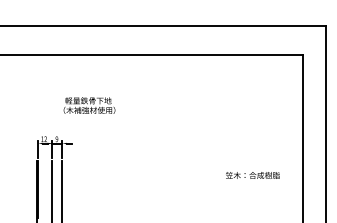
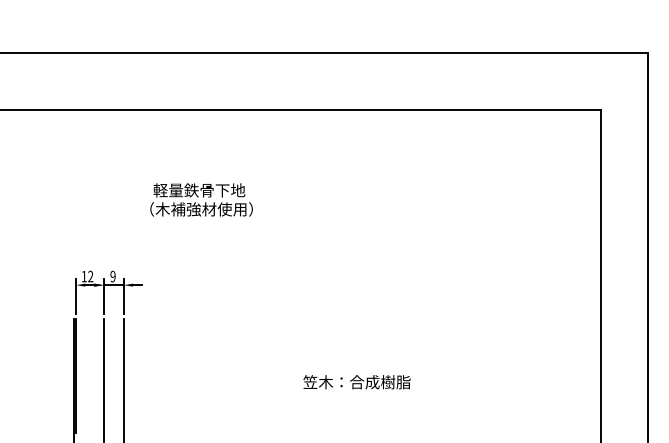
text: (89, 105) -> (201, 199), moved
text: (252, 175) -> (356, 382), moved

